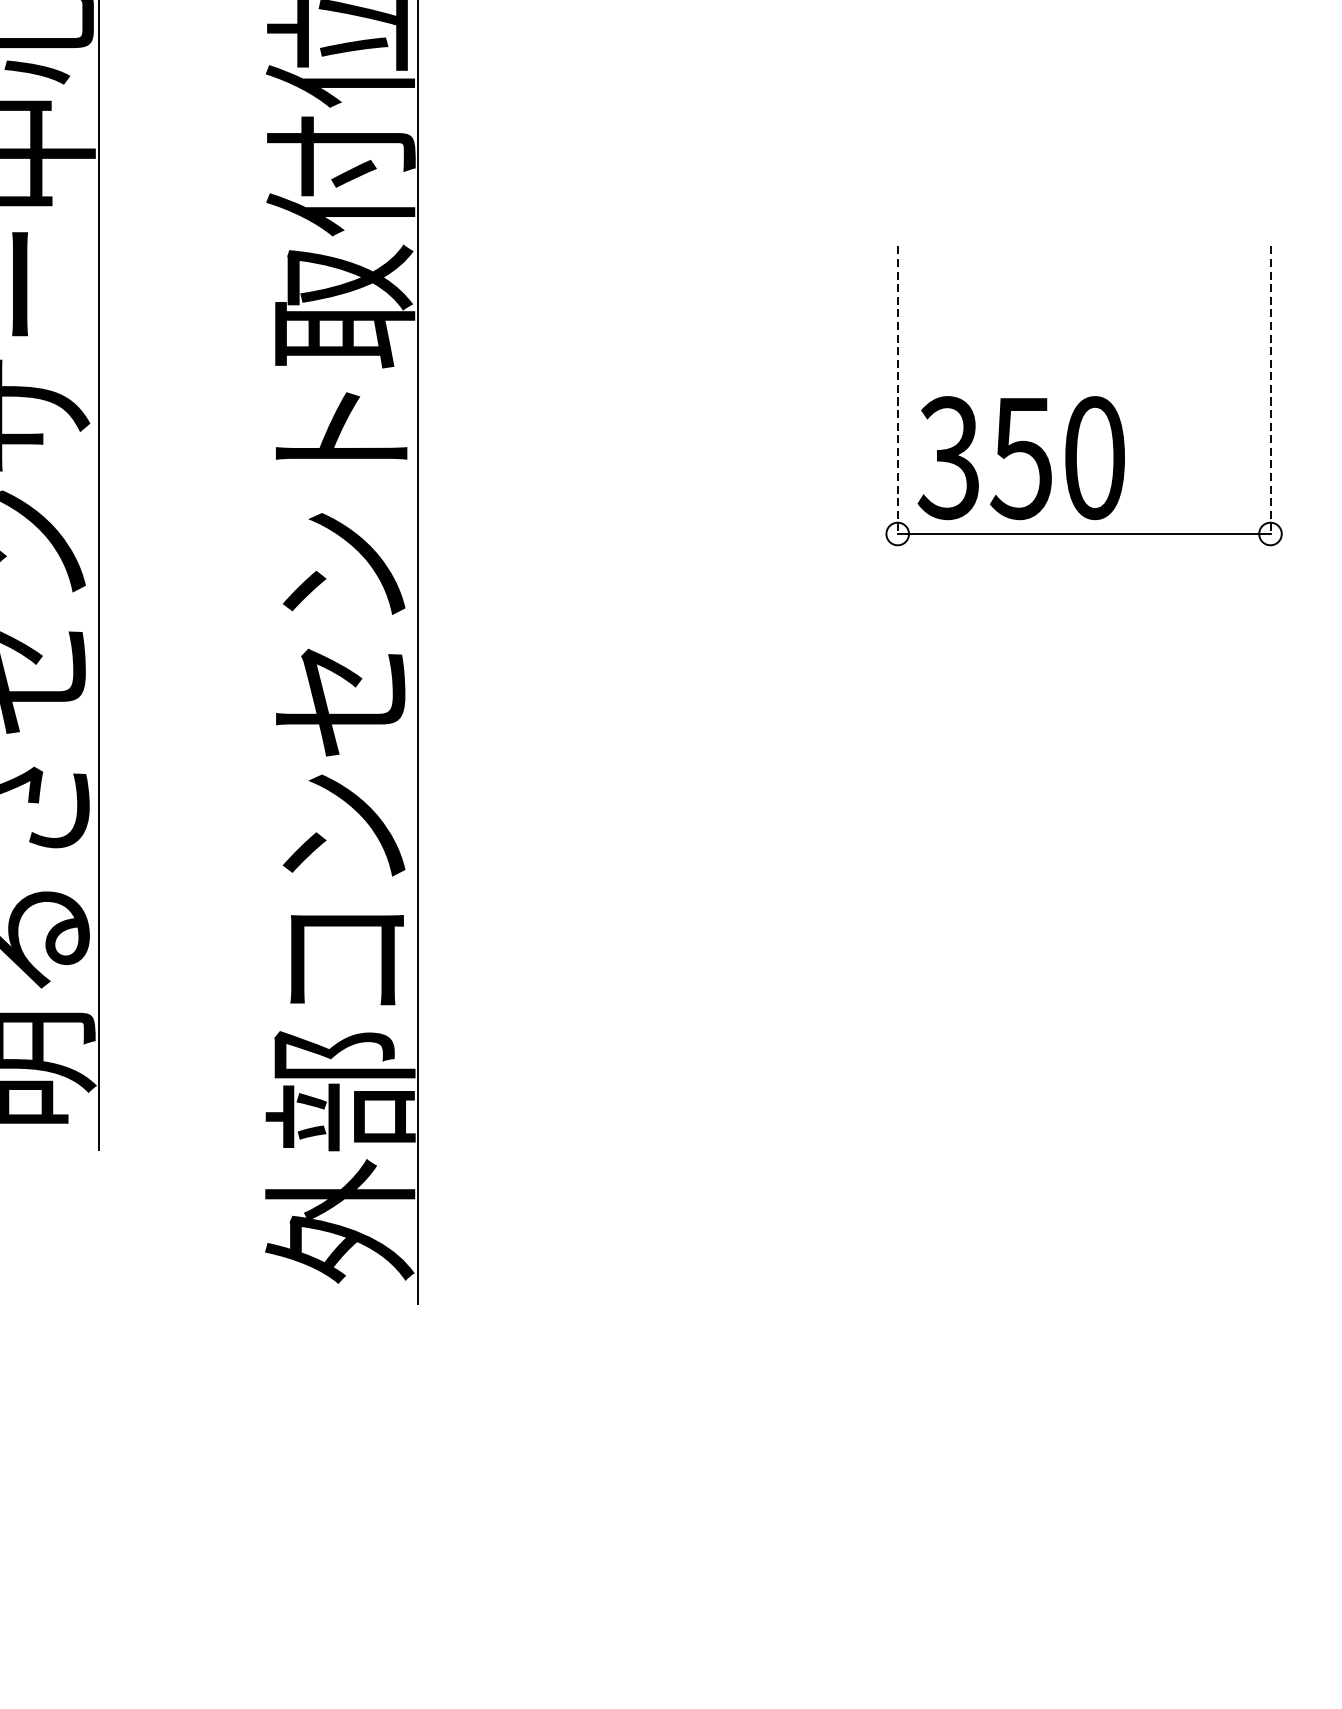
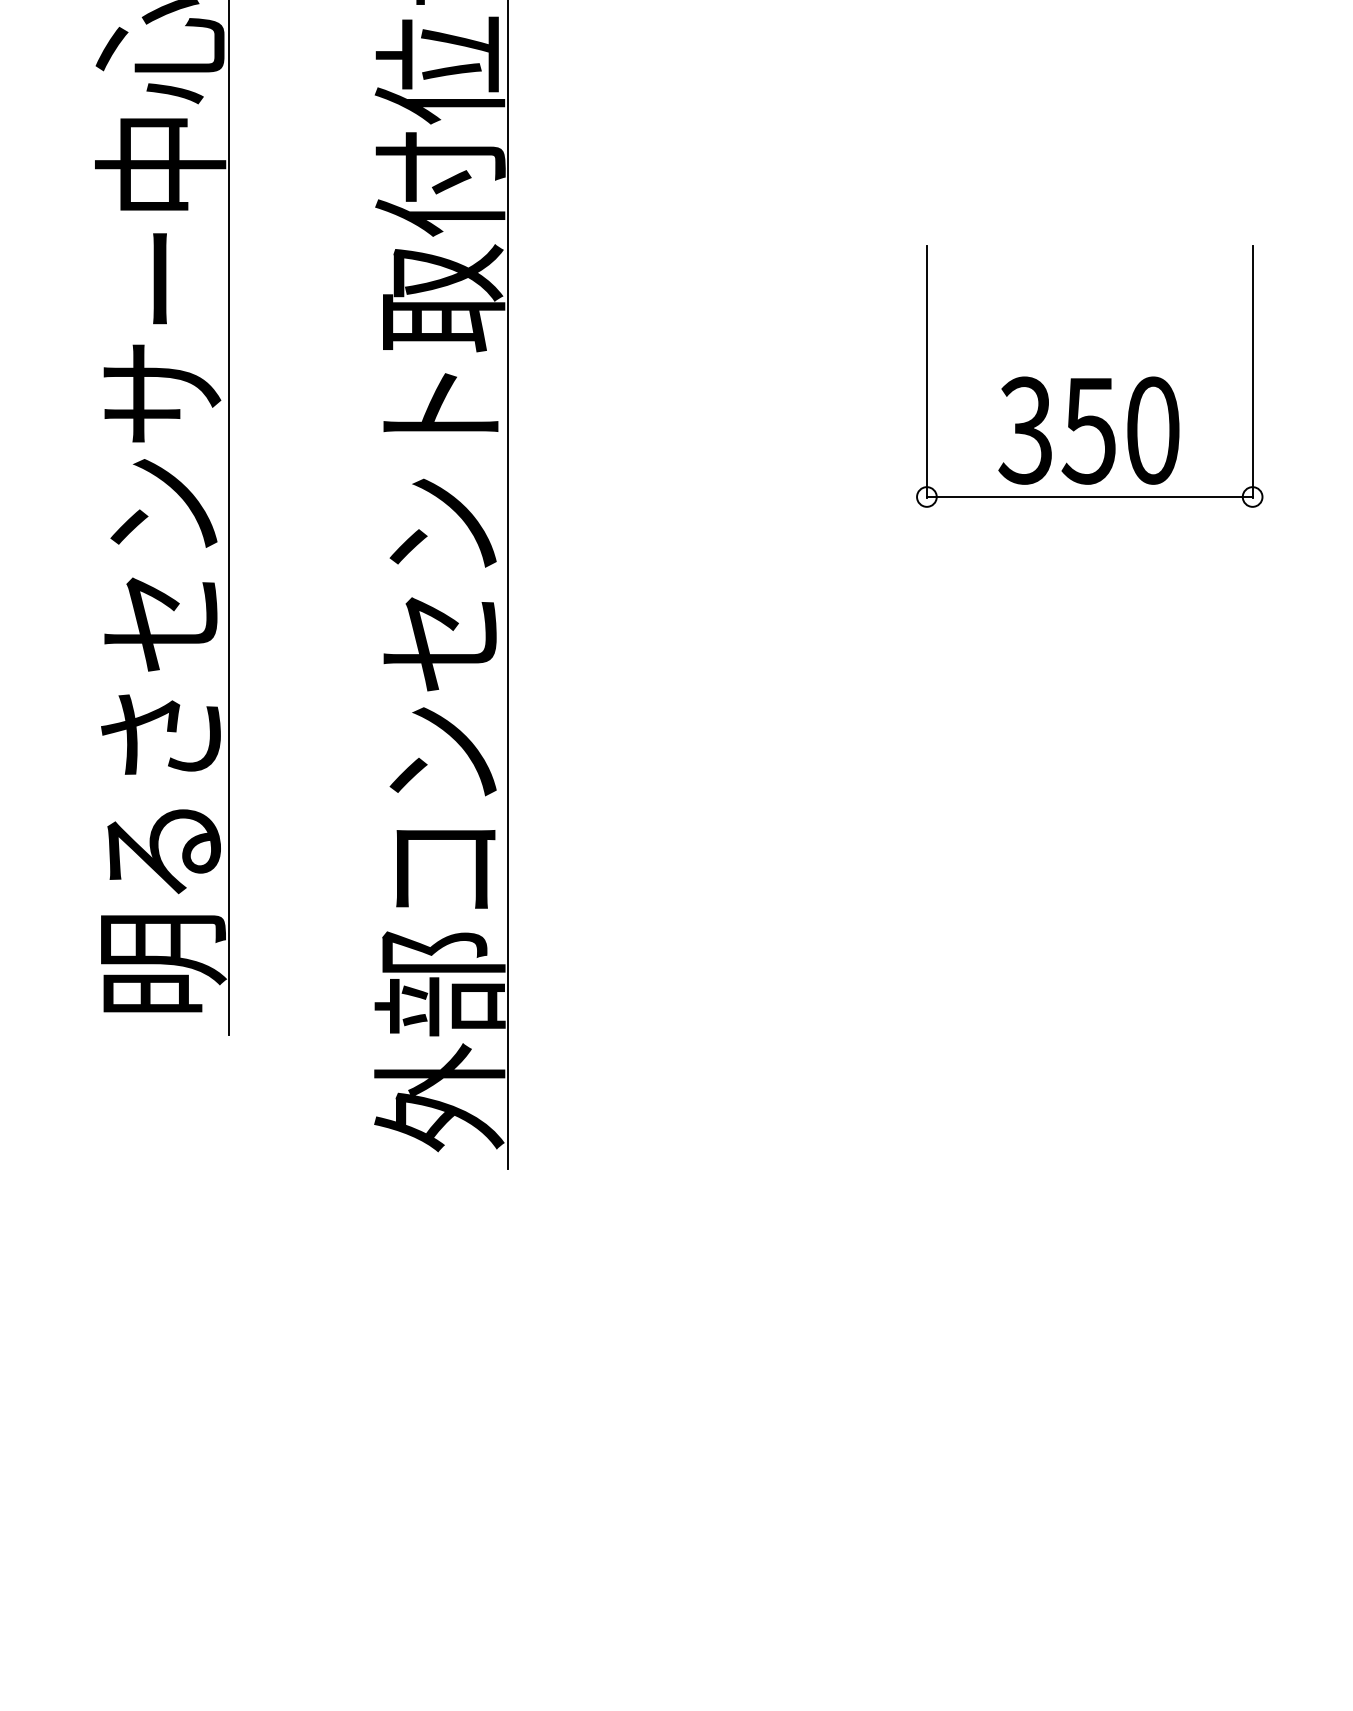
line: (897, 391) -> (926, 372), dashed -> solid
line: (1270, 391) -> (1252, 372), dashed -> solid
text: (1020, 457) -> (1088, 430), moved

